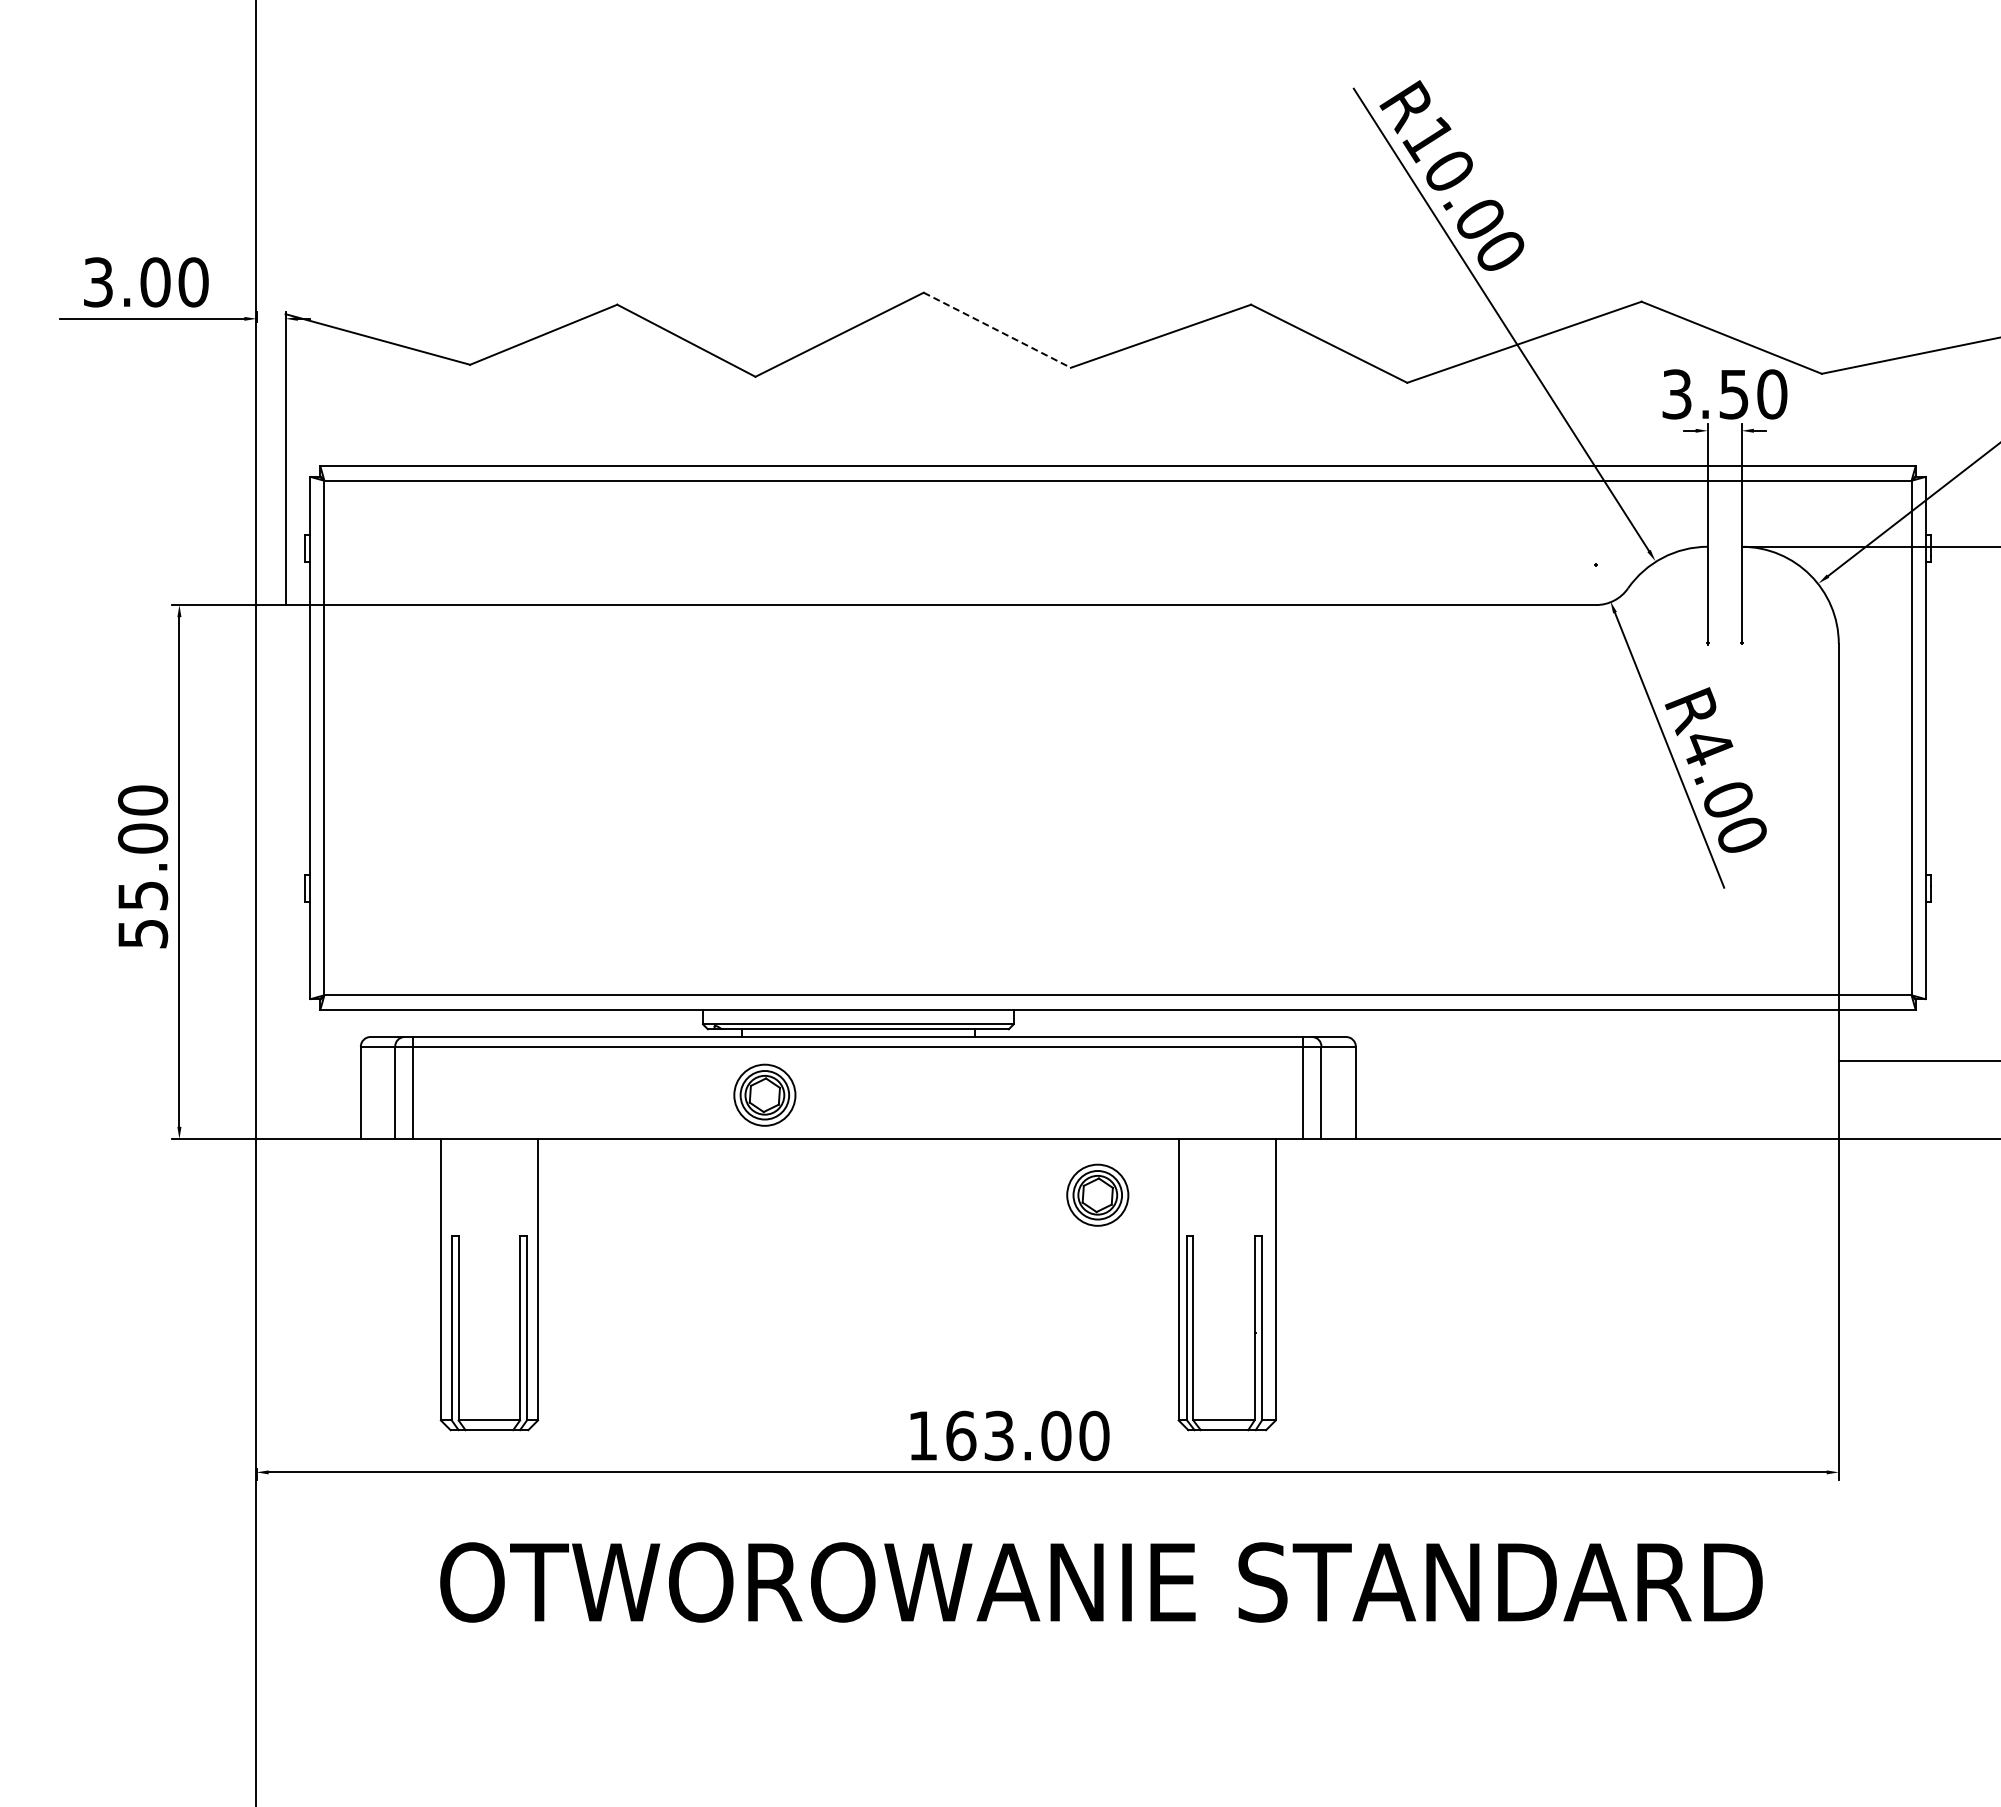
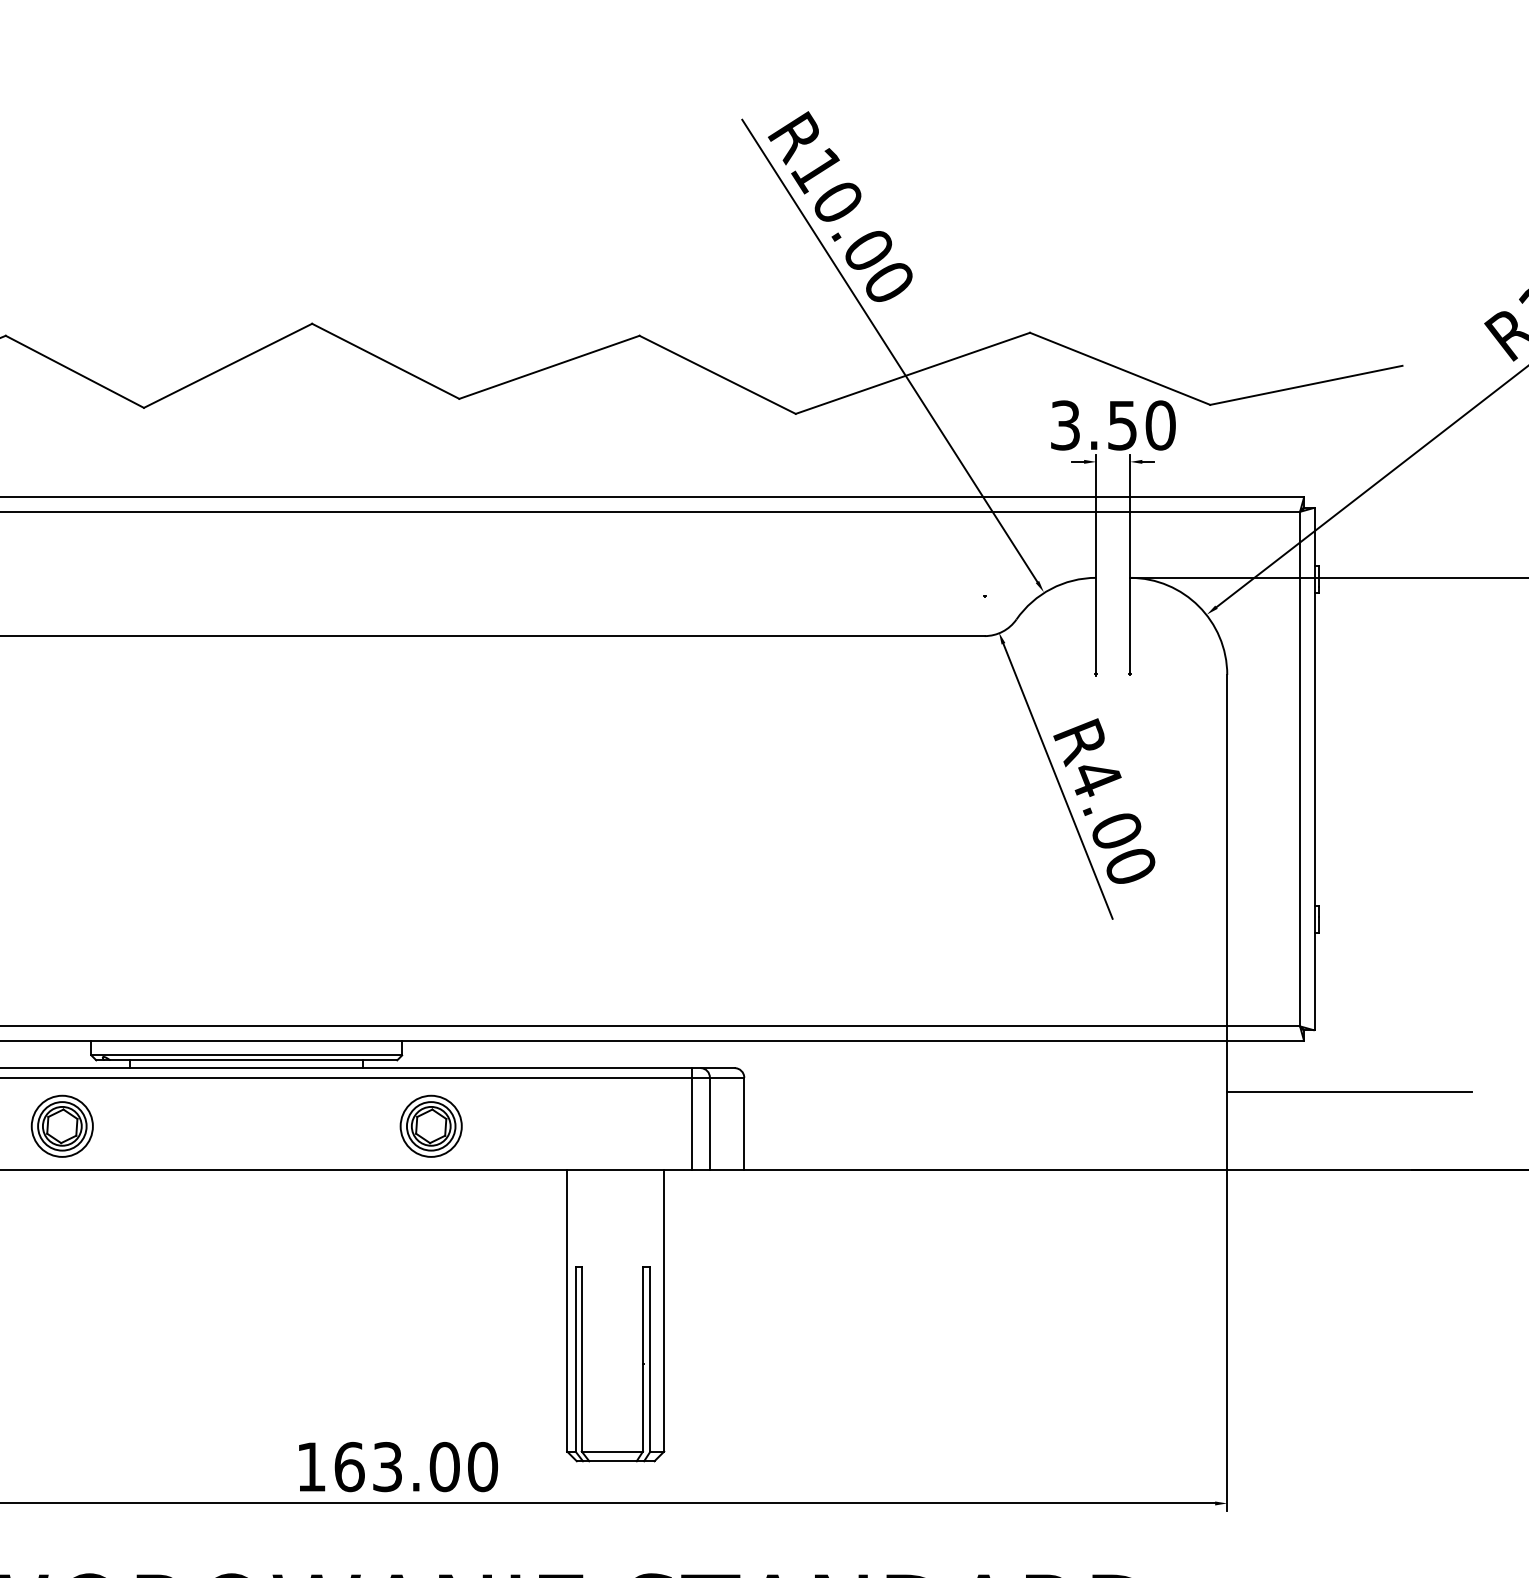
line: (997, 330) -> (385, 361), dashed -> solid
part: (764, 1094) -> (61, 1125), moved
part: (1097, 1194) -> (430, 1125), moved

